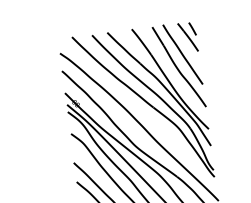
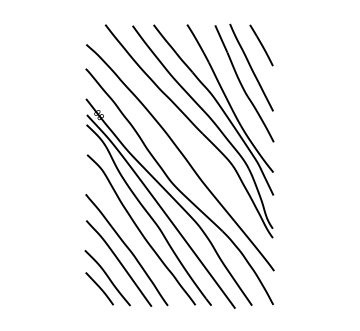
line: (192, 28) -> (268, 34), removed

